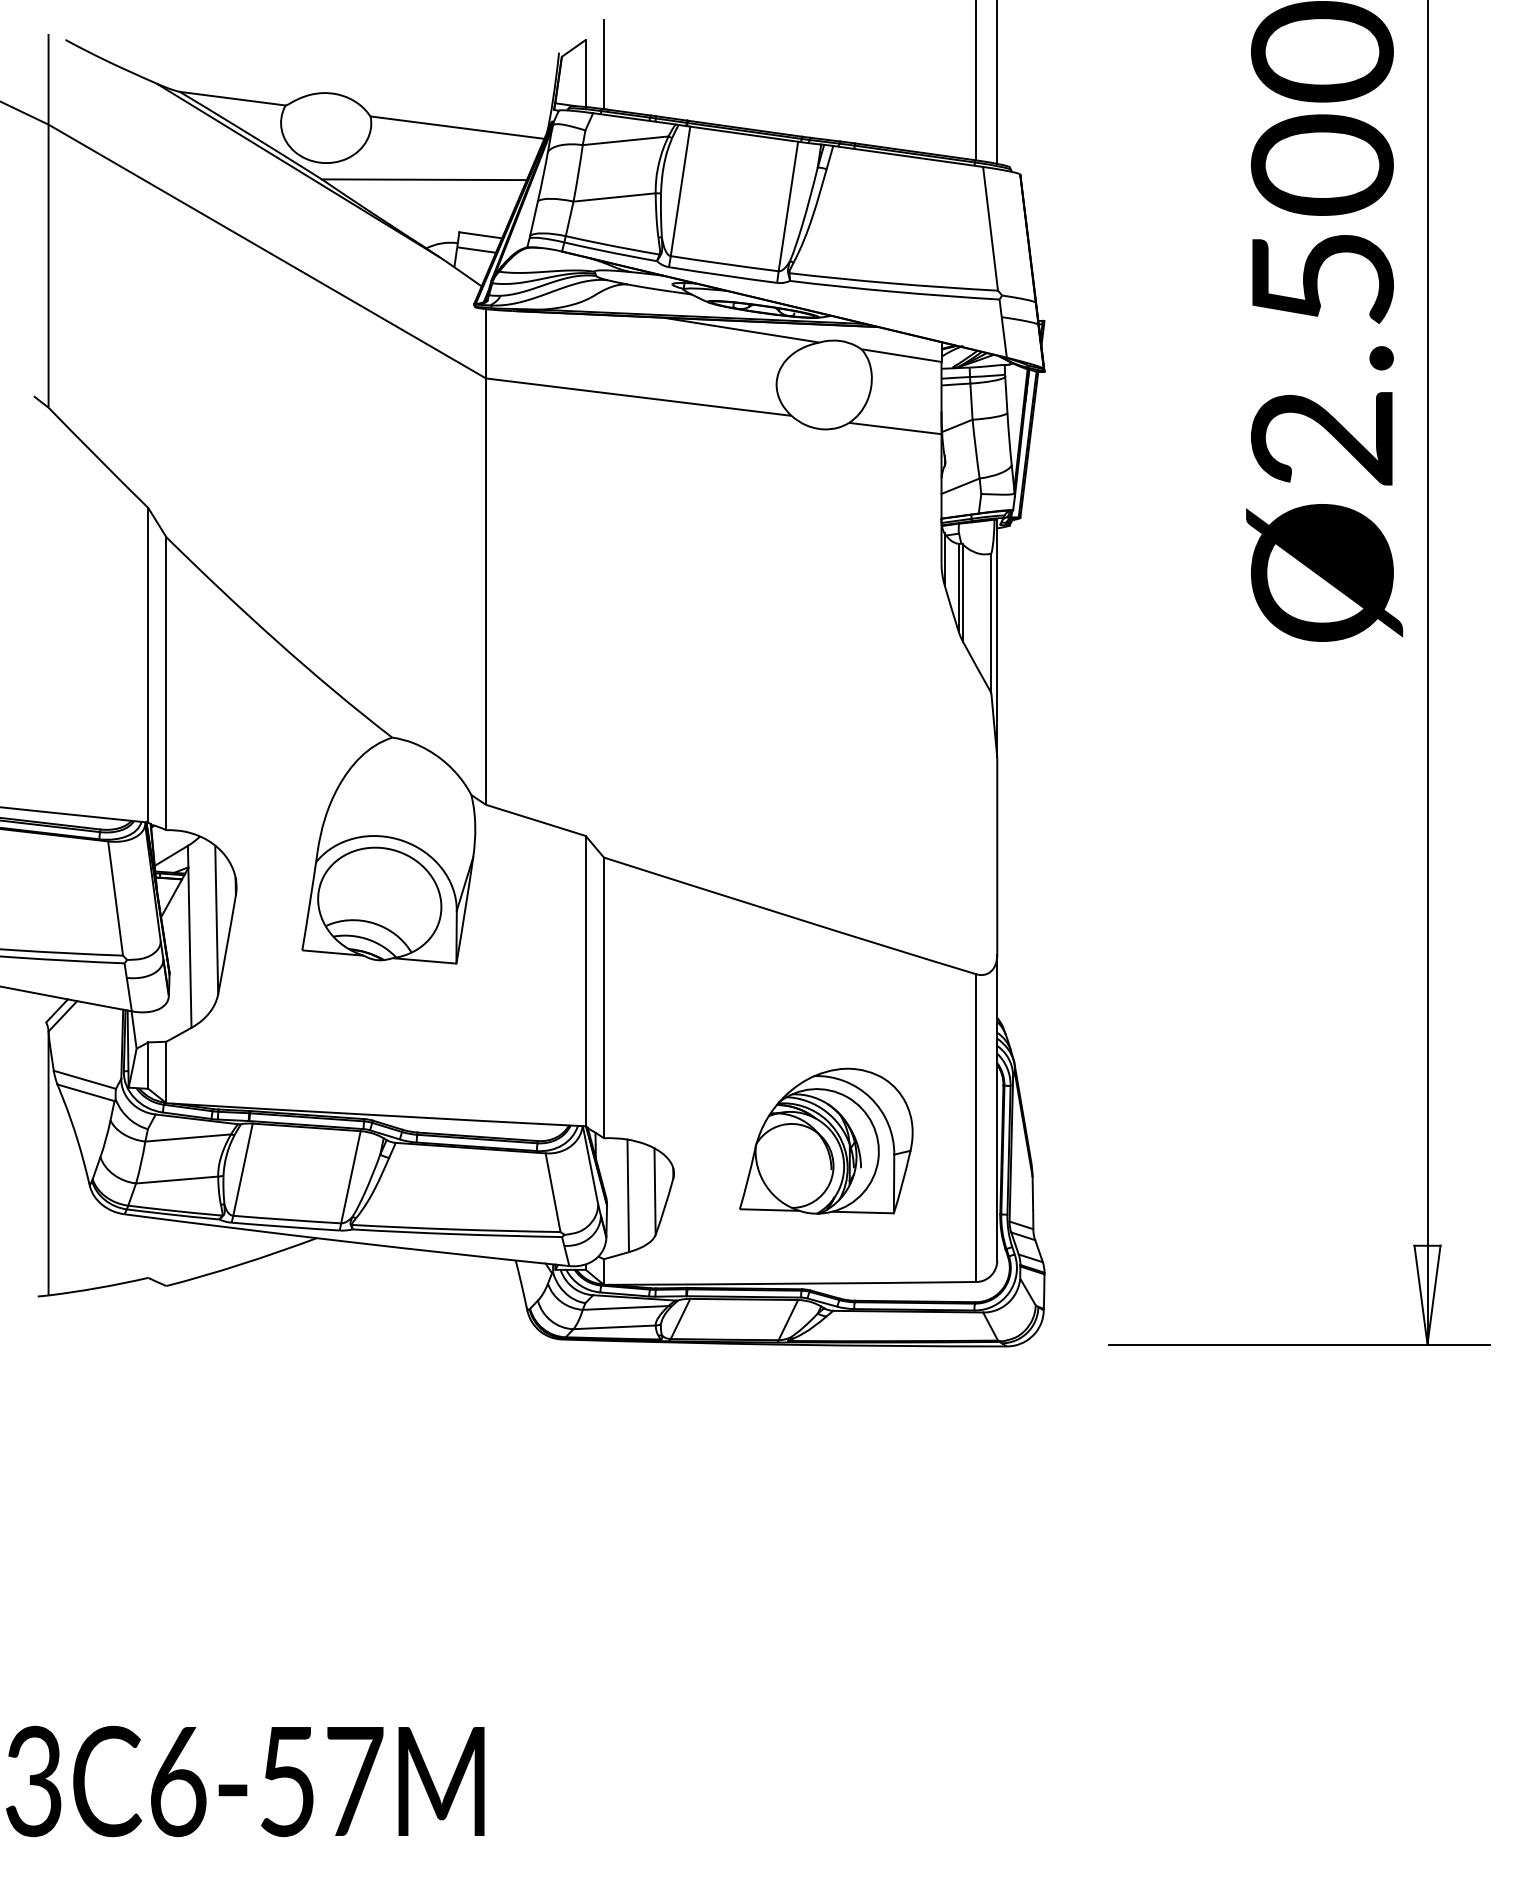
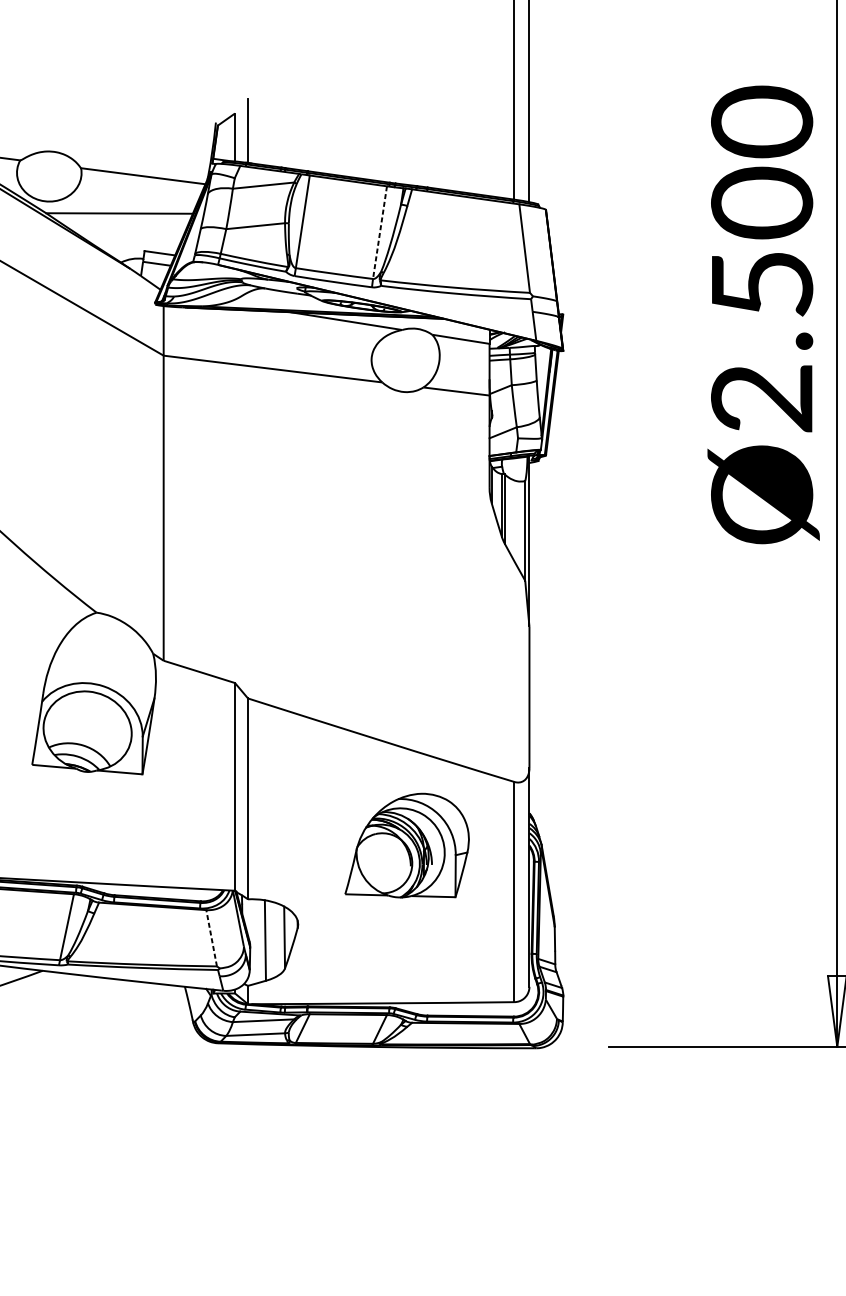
line: (788, 207) -> (380, 233), solid -> dashed
part: (826, 1140) -> (407, 845), moved
line: (553, 1192) -> (211, 938), solid -> dashed

